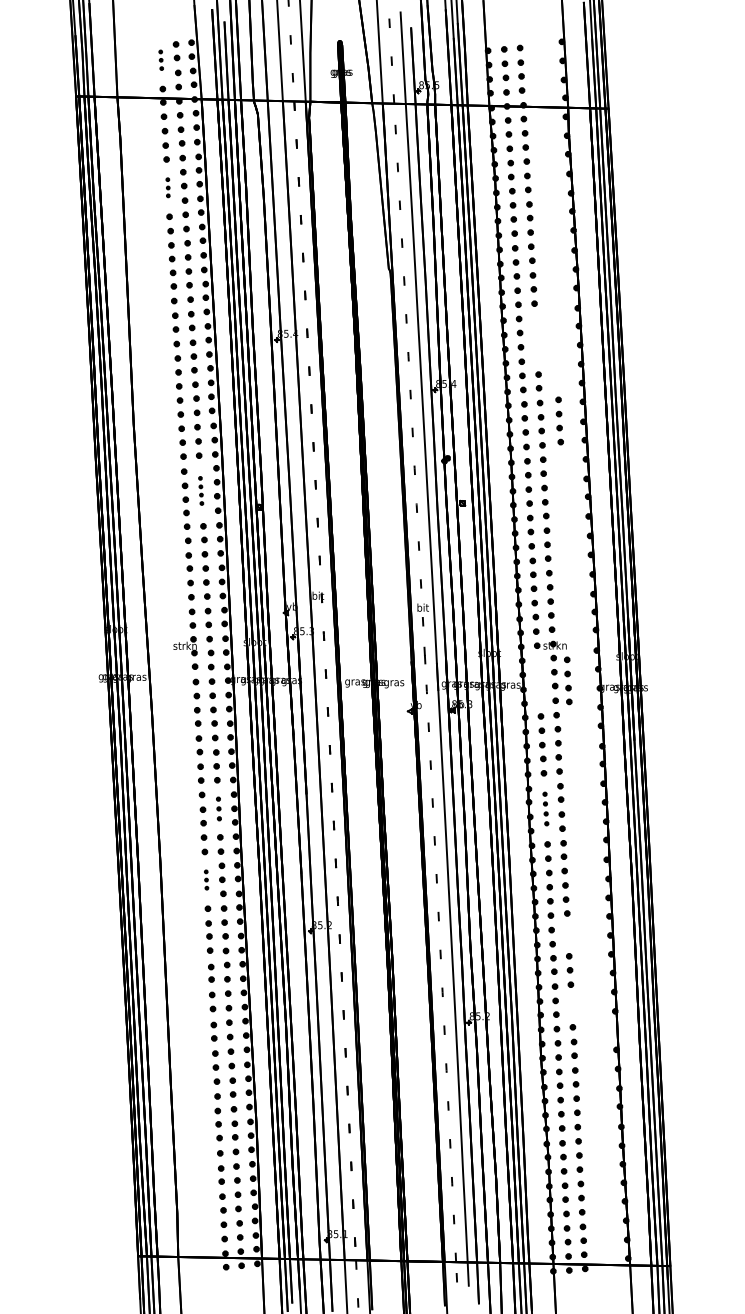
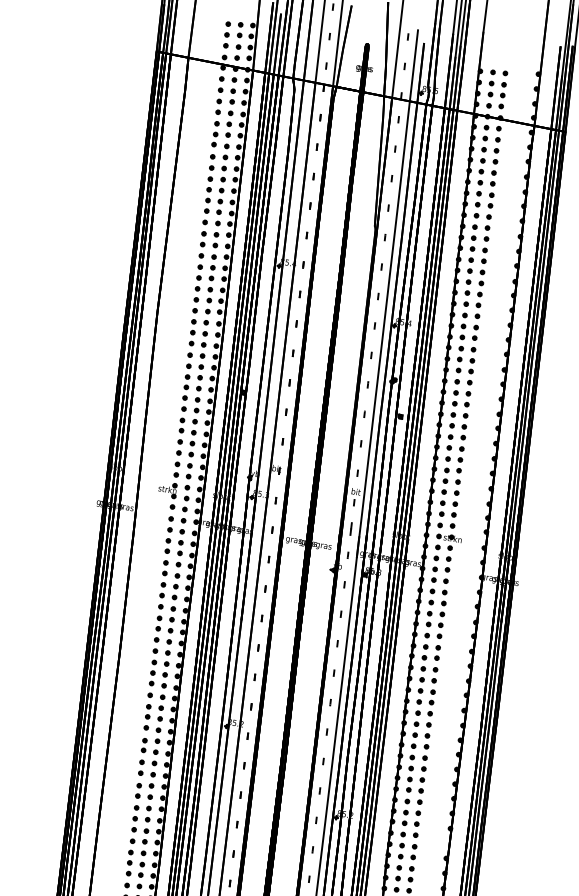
part: (161, 60) -> (227, 35), size x1.67
part: (167, 187) -> (215, 133), size x1.67
part: (559, 420) -> (479, 299), moved
part: (200, 490) -> (200, 371), size x1.67
part: (568, 680) -> (436, 563), moved
part: (218, 808) -> (171, 619), size x1.43
part: (545, 808) -> (423, 662), size x1.43
part: (206, 879) -> (152, 672), size x1.67
part: (567, 934) -> (423, 763), added
part: (571, 1005) -> (417, 818), added

